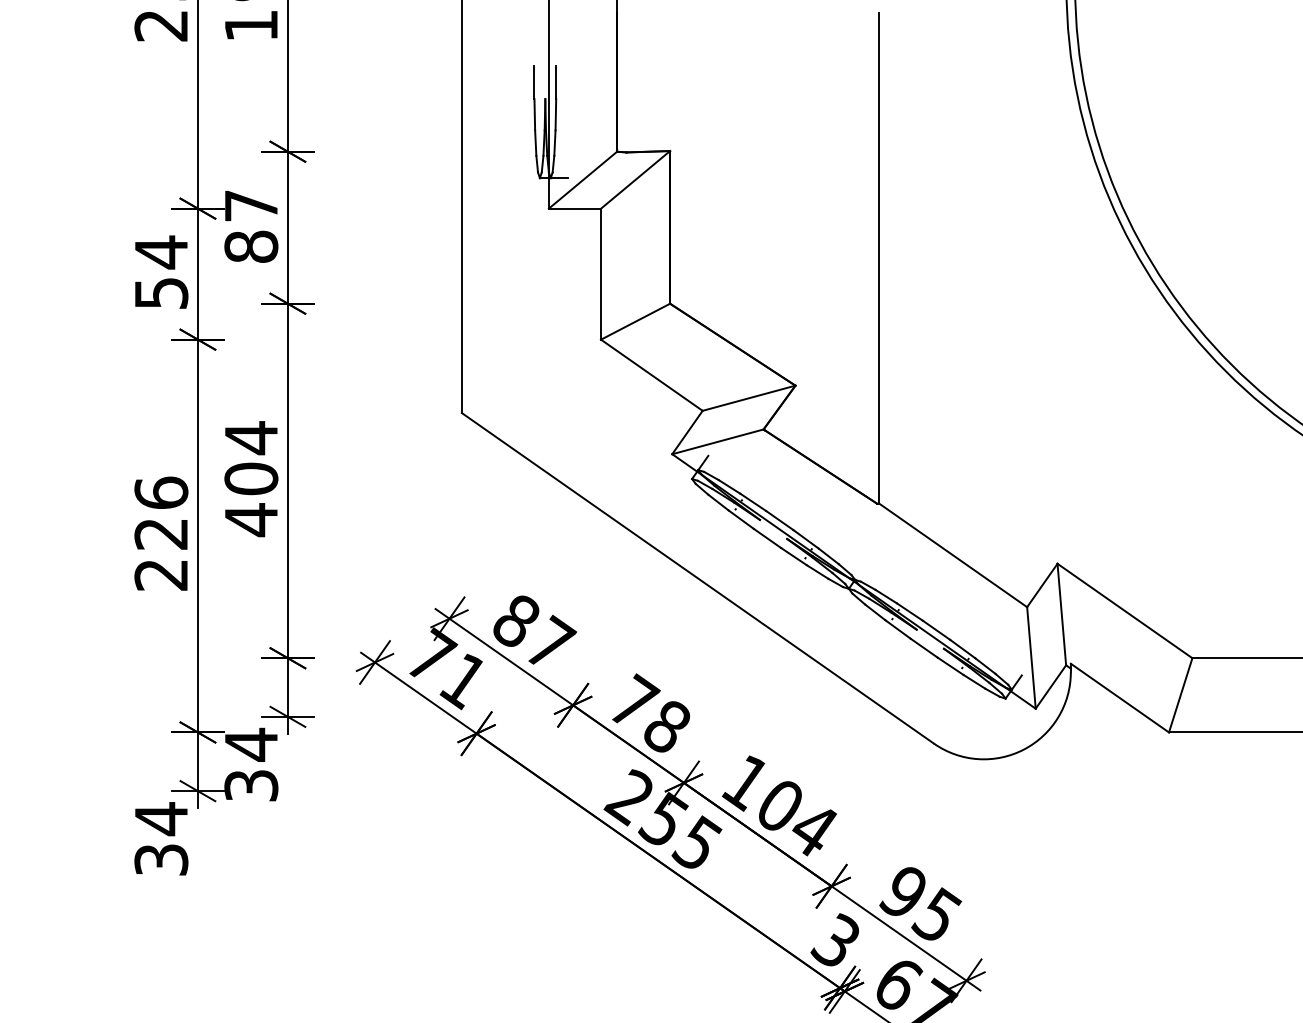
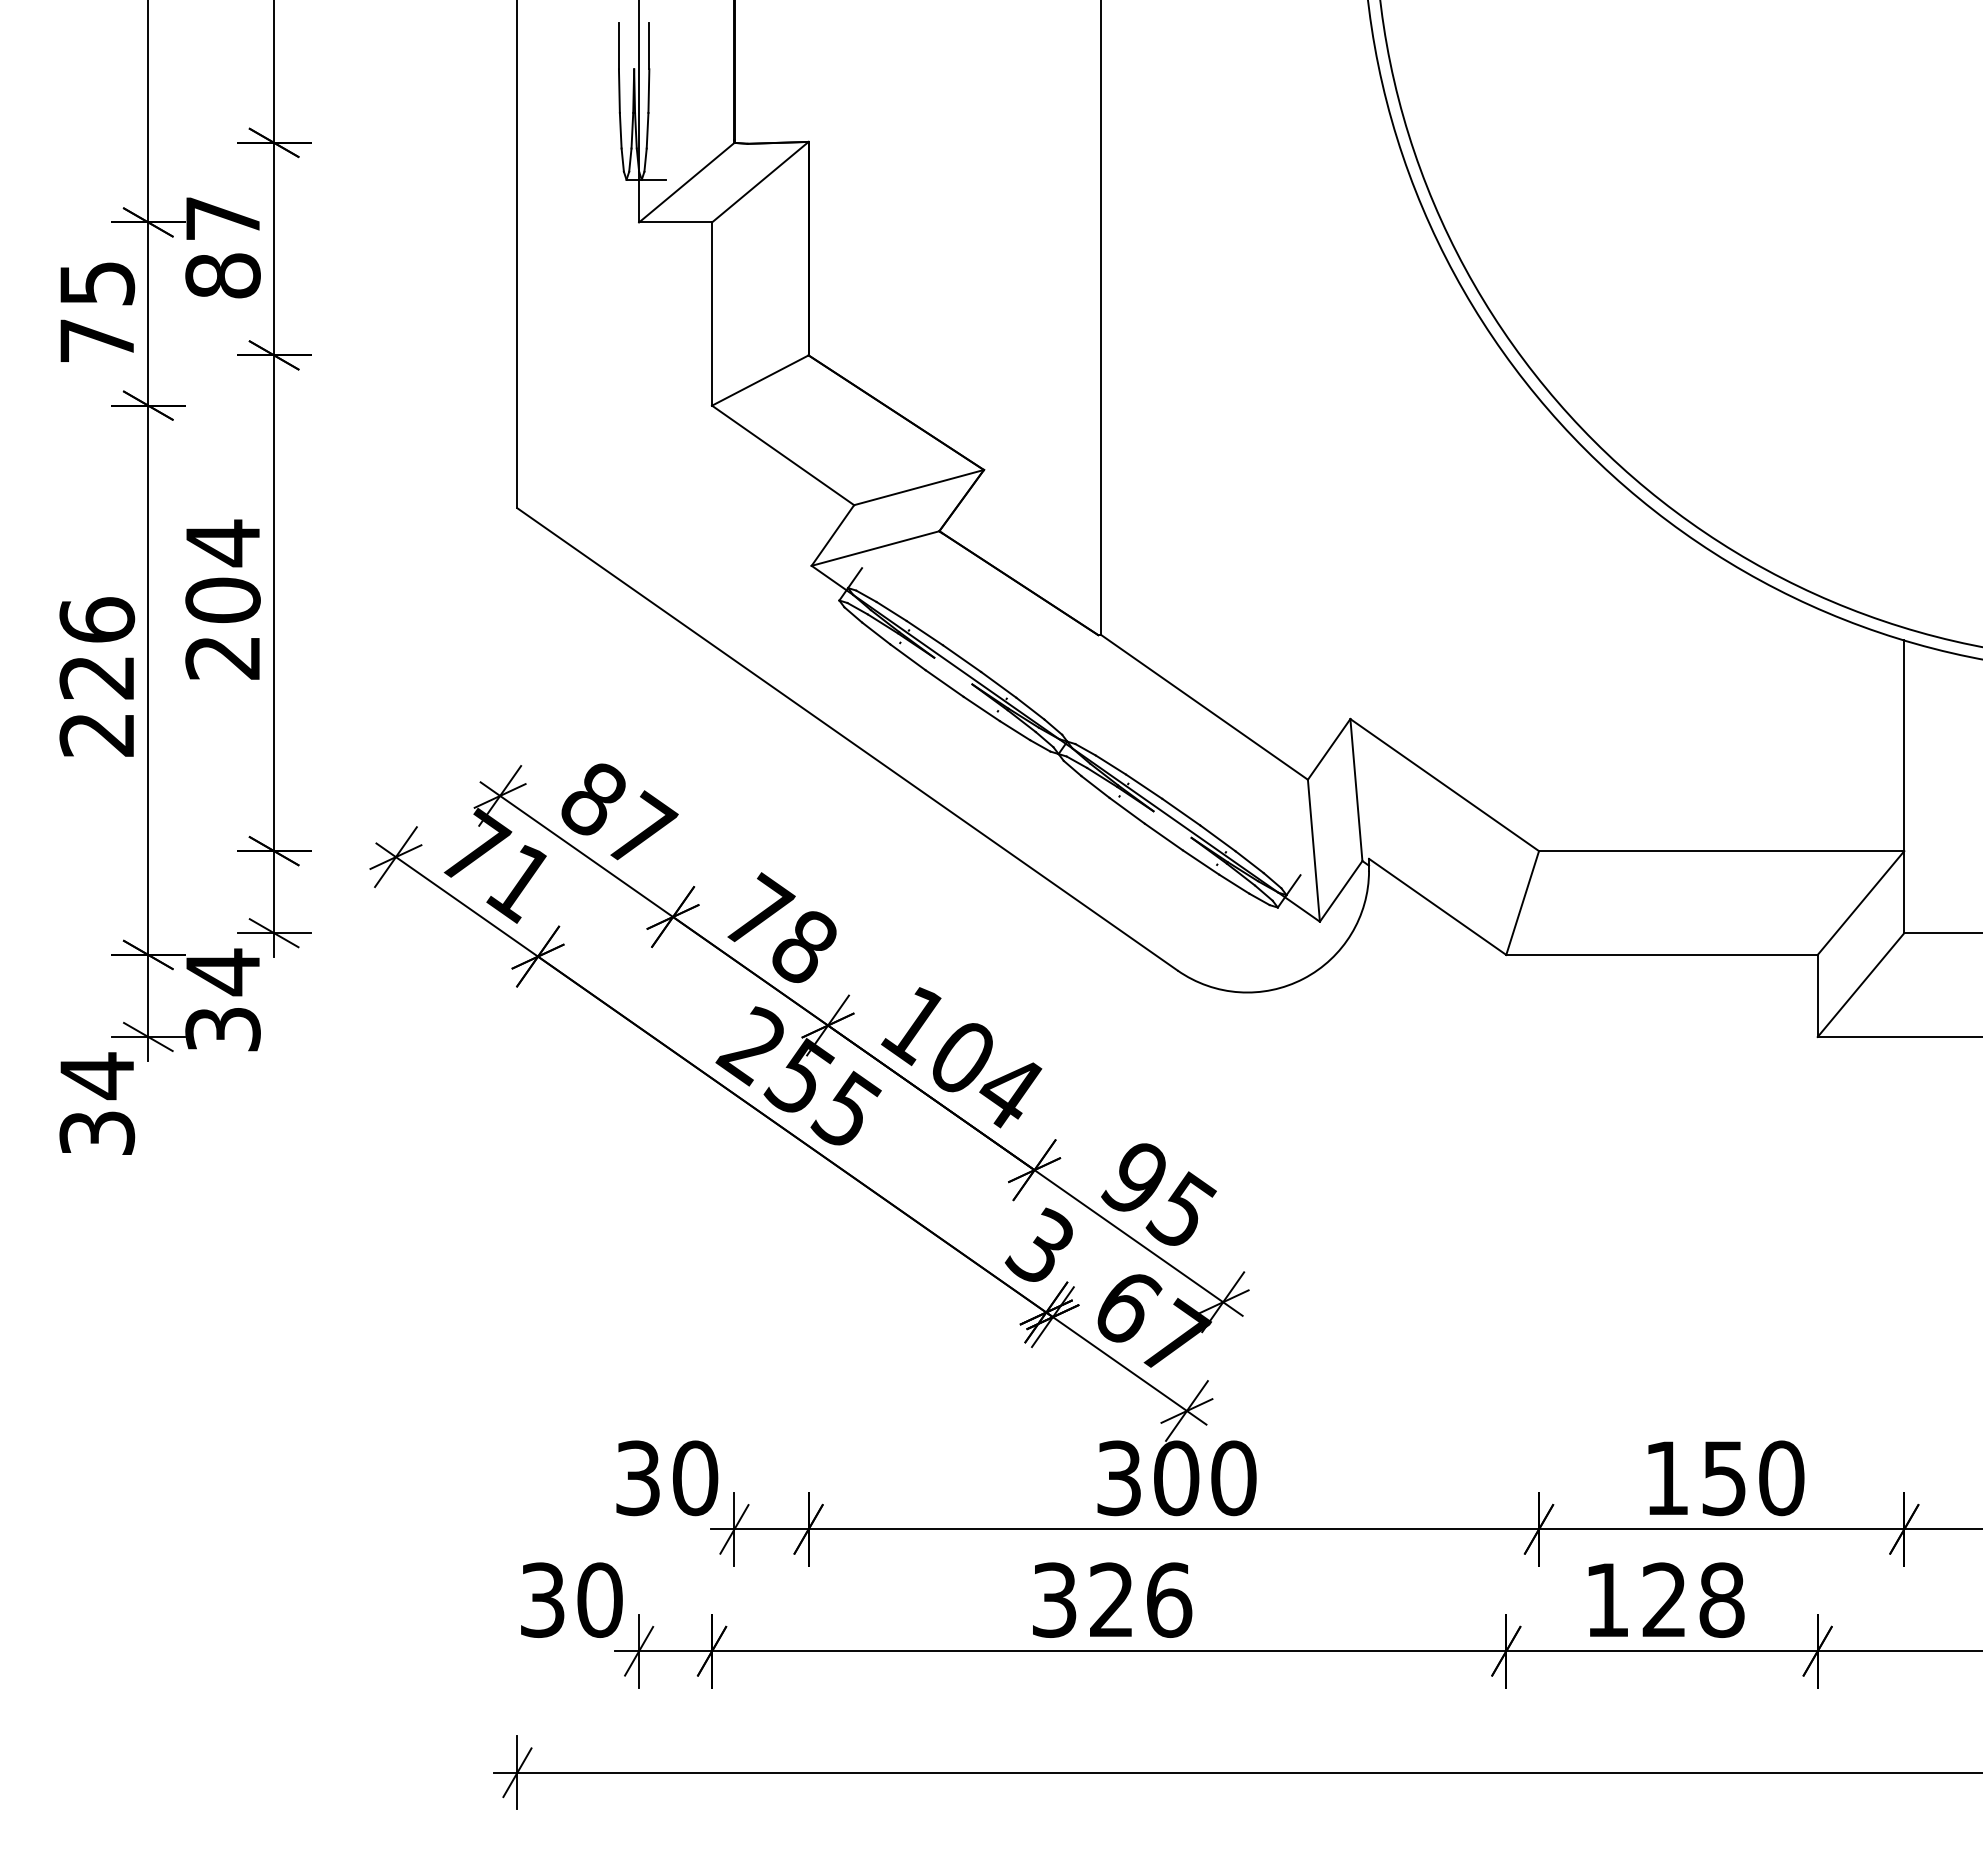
text: (161, 271) -> (97, 310), 54 -> 75
text: (250, 519) -> (222, 657), 404 -> 204

